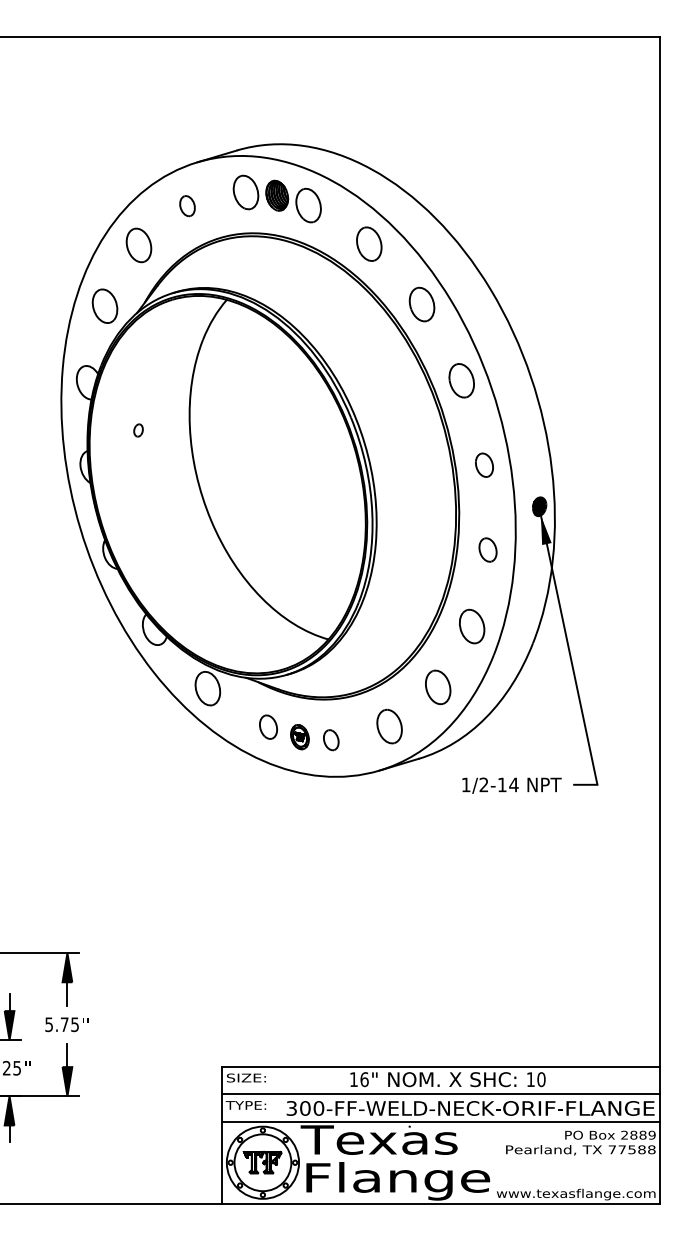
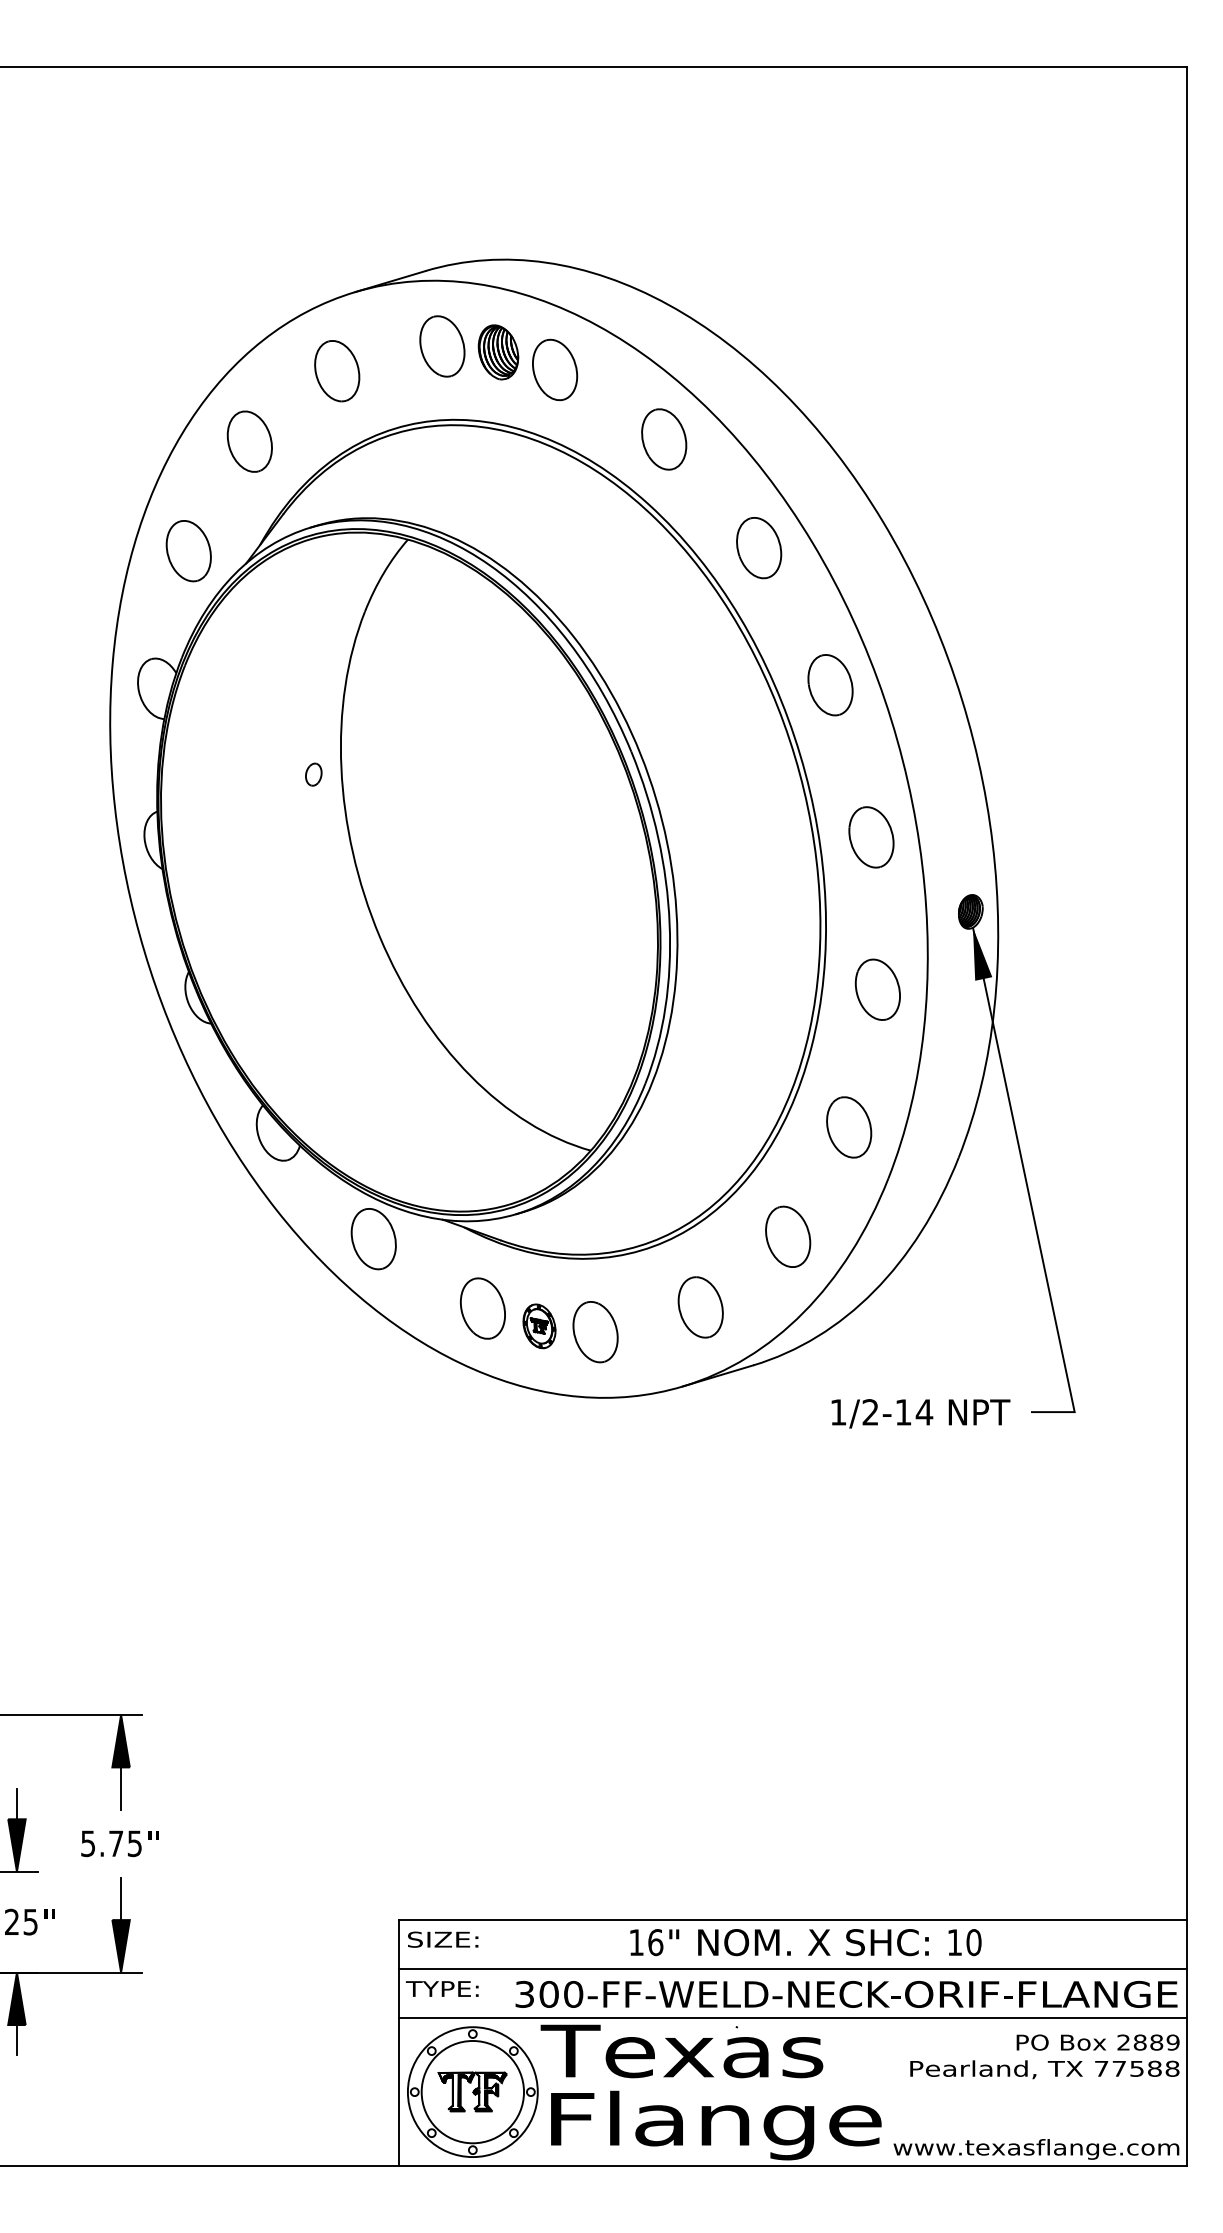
part: (187, 205) -> (337, 369), size x1.67
part: (138, 430) -> (313, 774), moved
part: (484, 464) -> (871, 835), size x1.43
part: (487, 549) -> (876, 988), size x1.43
part: (268, 726) -> (482, 1307), size x1.43
part: (331, 739) -> (596, 1330), size x1.67

